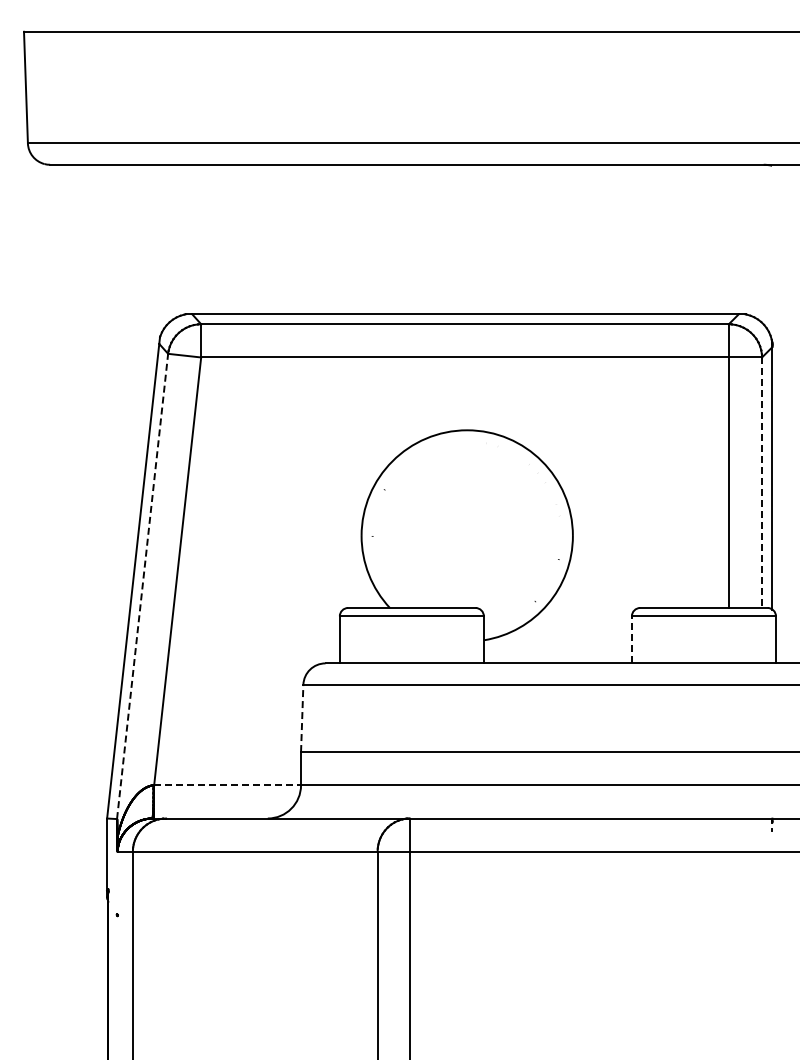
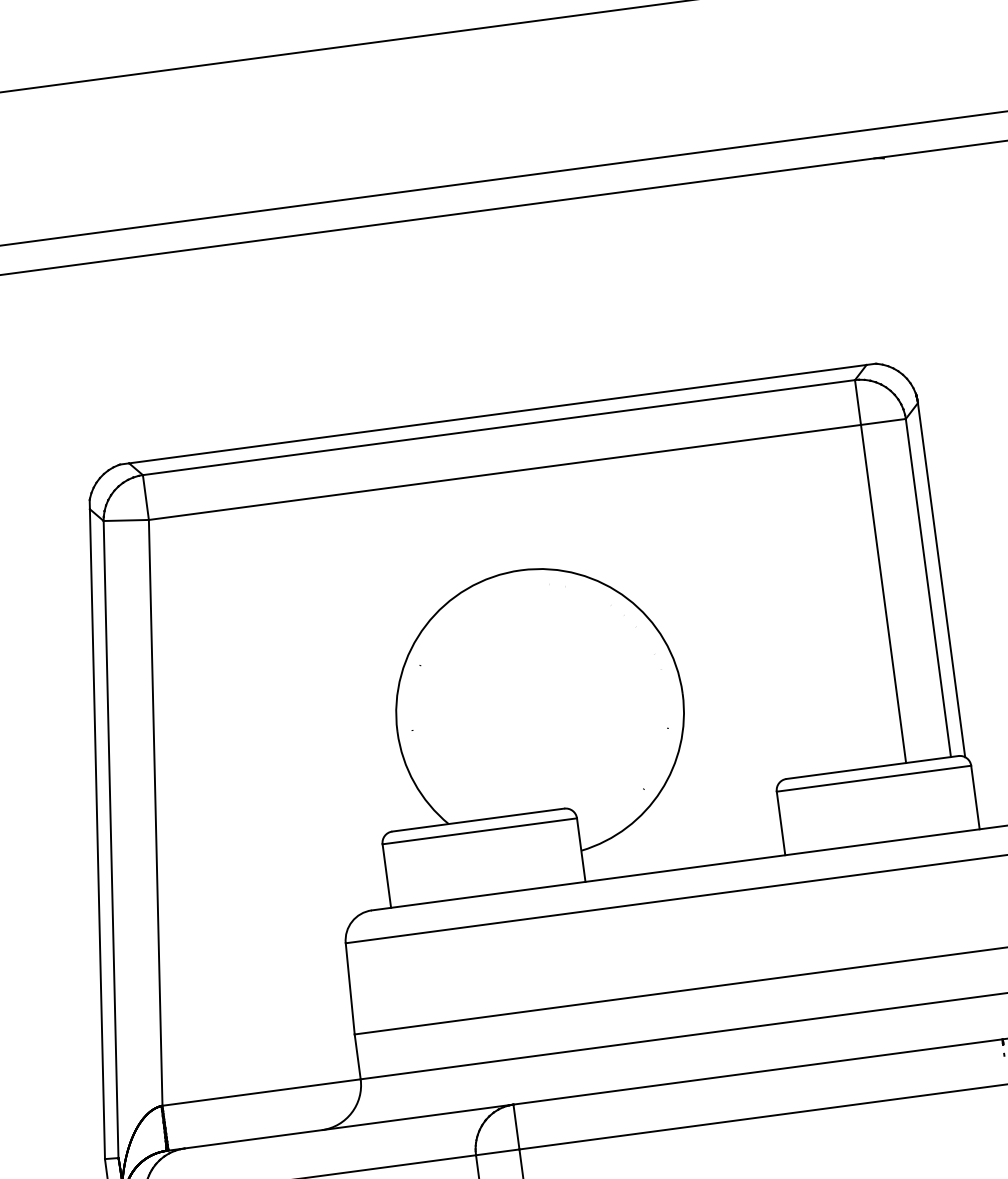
line: (762, 483) -> (929, 588), dashed -> solid
line: (142, 585) -> (110, 838), dashed -> solid
line: (631, 639) -> (780, 823), dashed -> solid
line: (302, 718) -> (350, 988), dashed -> solid
line: (228, 785) -> (262, 1092), dashed -> solid

